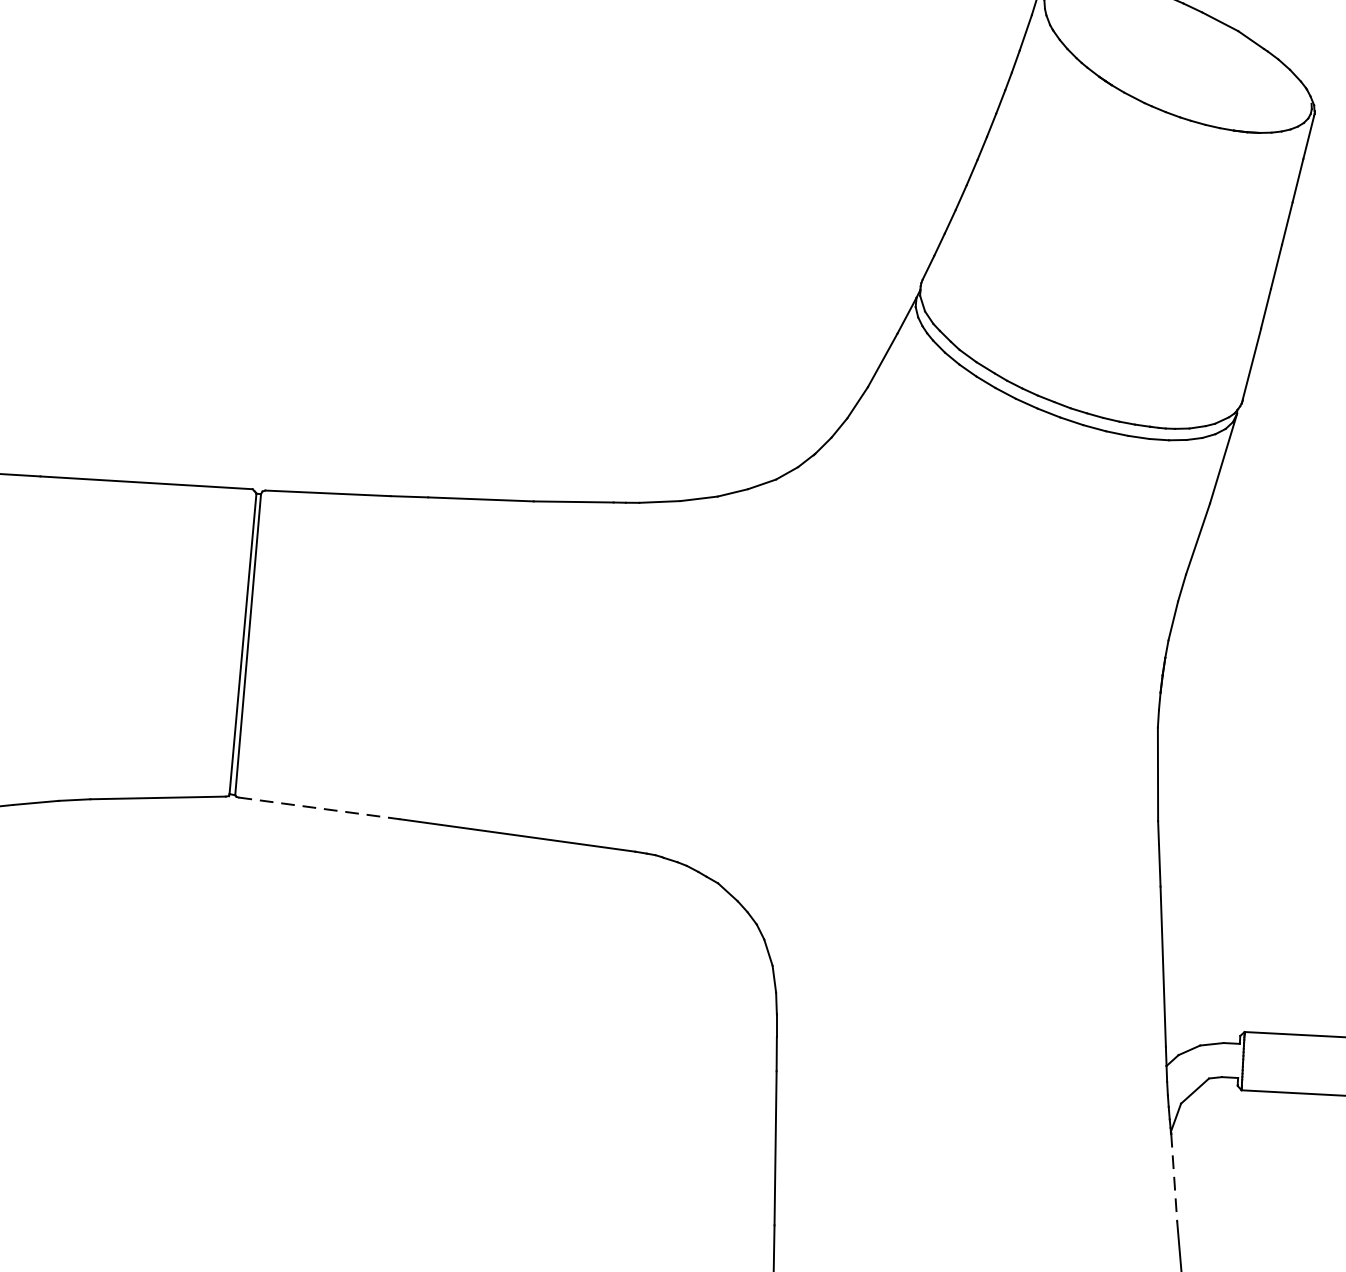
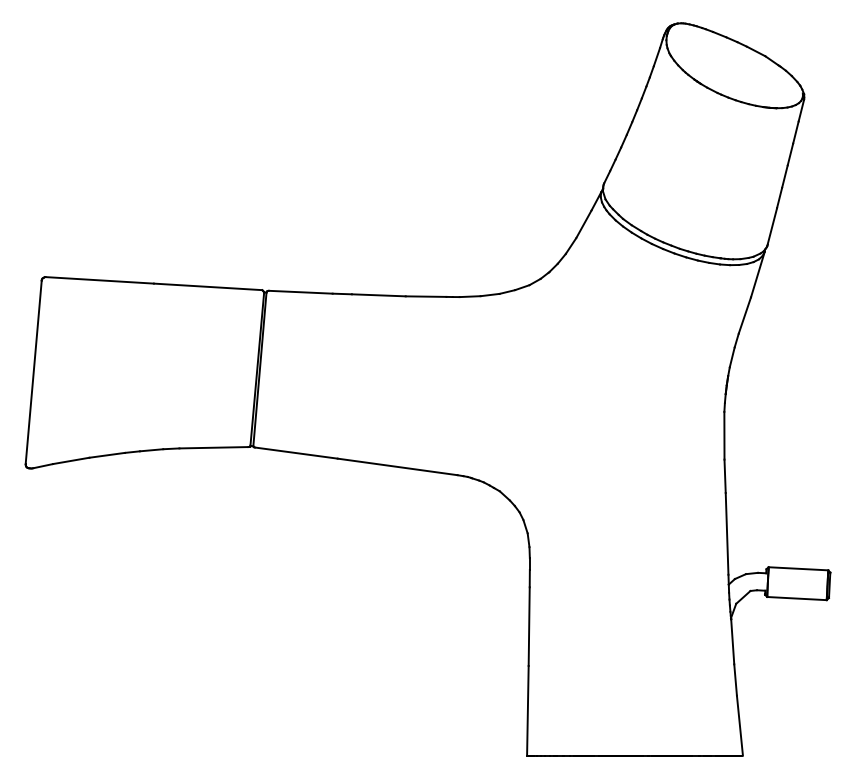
line: (319, 809) -> (296, 453), dashed -> solid
line: (1173, 1177) -> (732, 641), dashed -> solid

